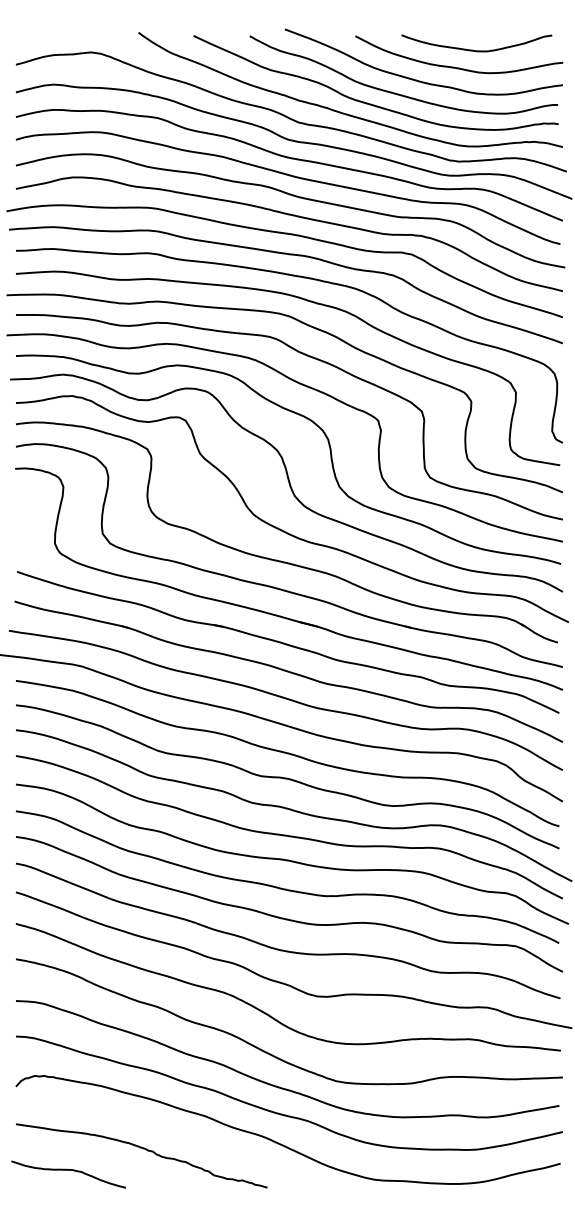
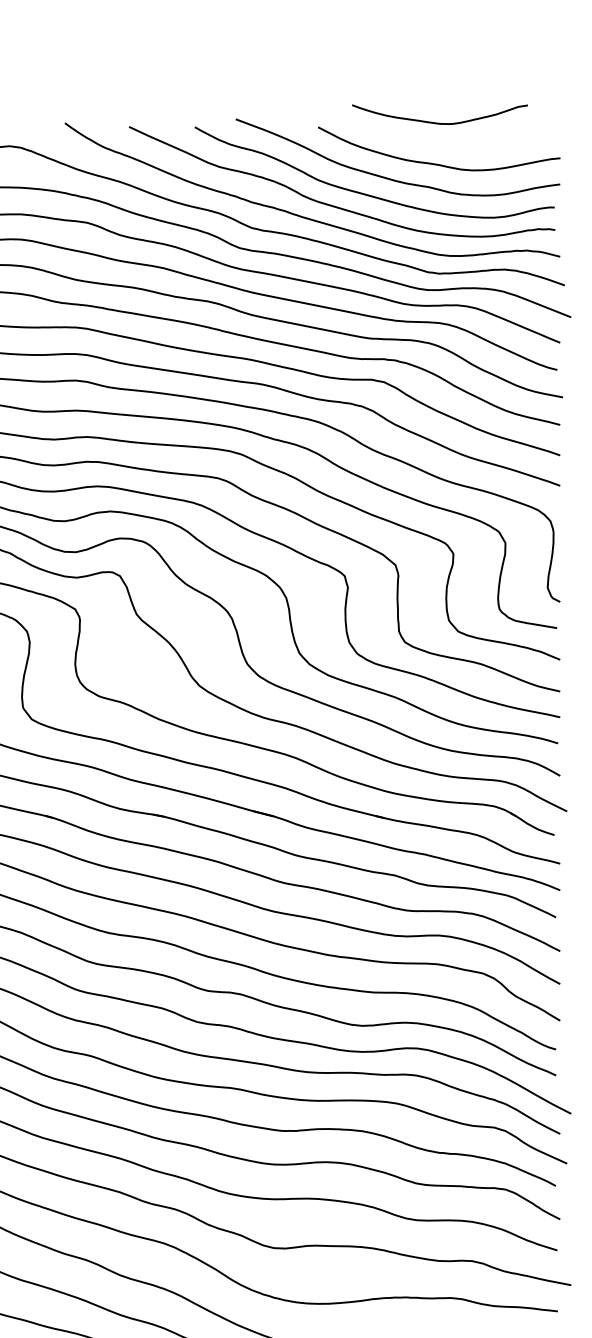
curve: (476, 50) -> (439, 122), moved

